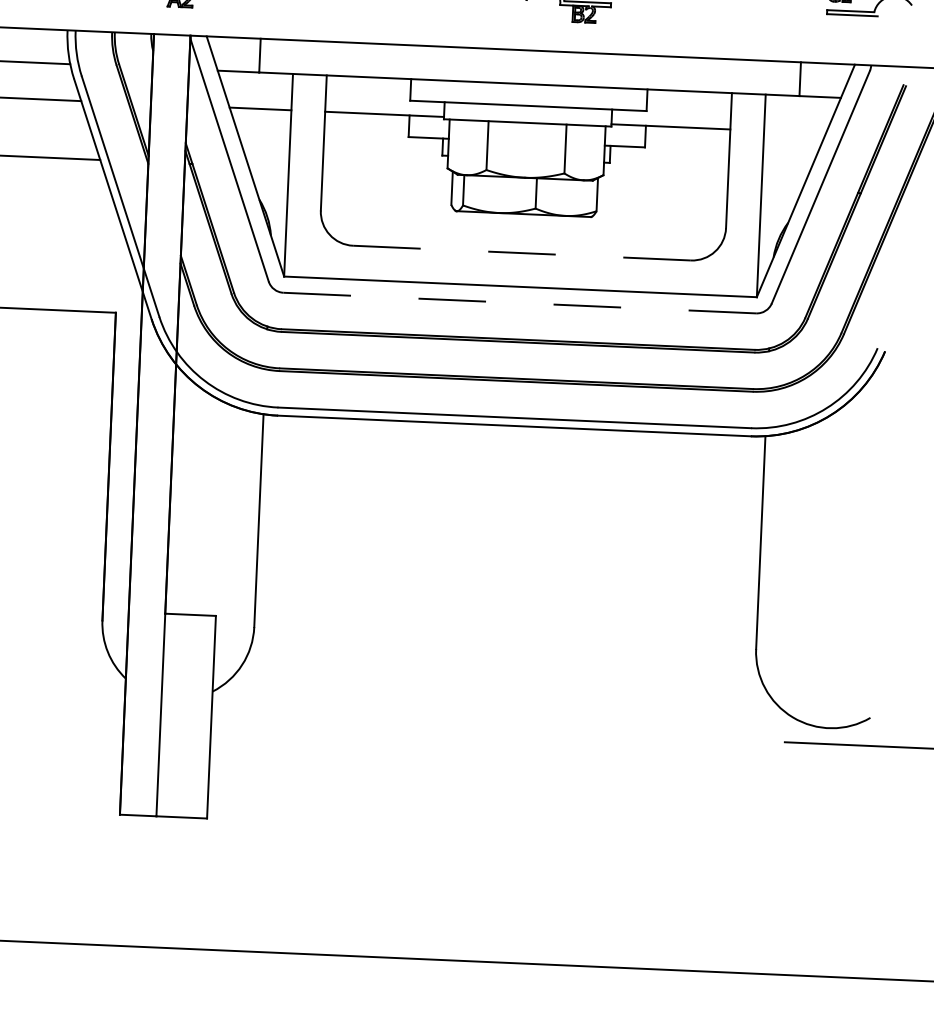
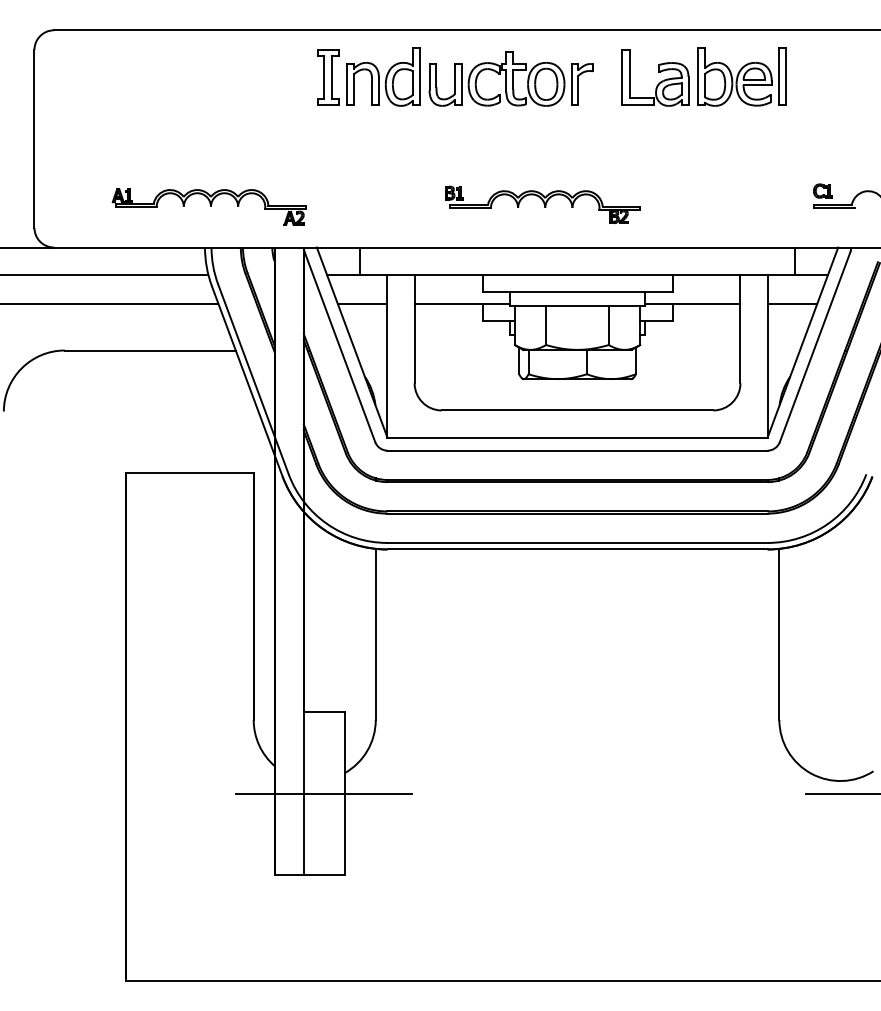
line: (795, 131) -> (792, 303), added
line: (521, 253) -> (577, 410), dashed -> solid
line: (521, 302) -> (578, 450), dashed -> solid
line: (185, 715) -> (323, 793), added

